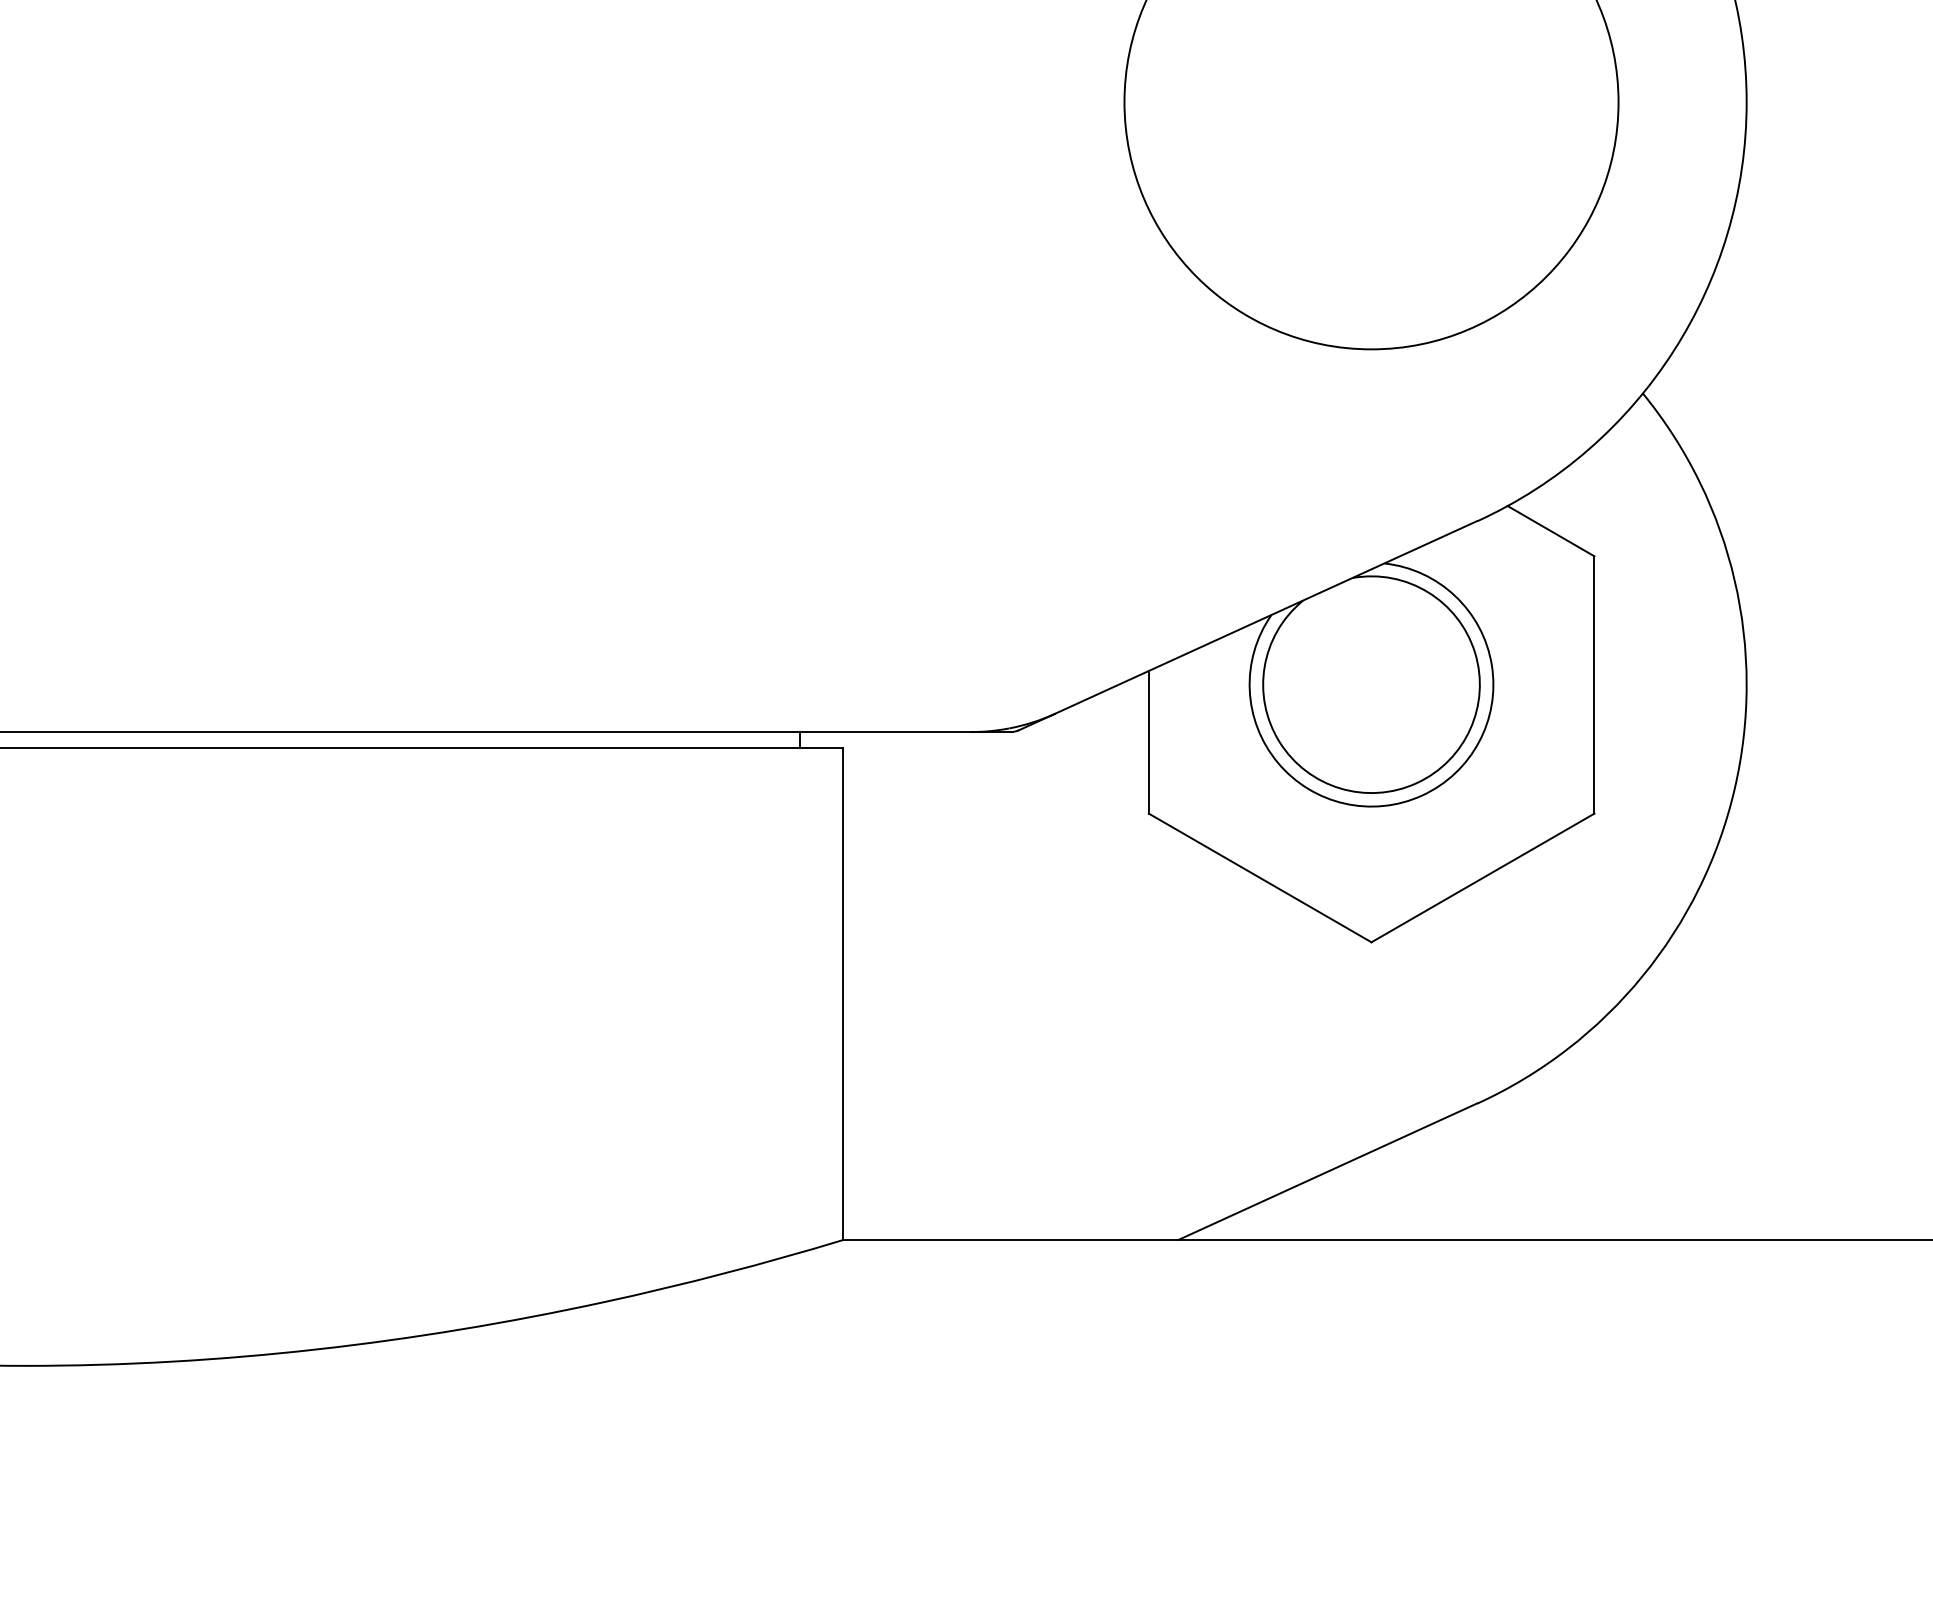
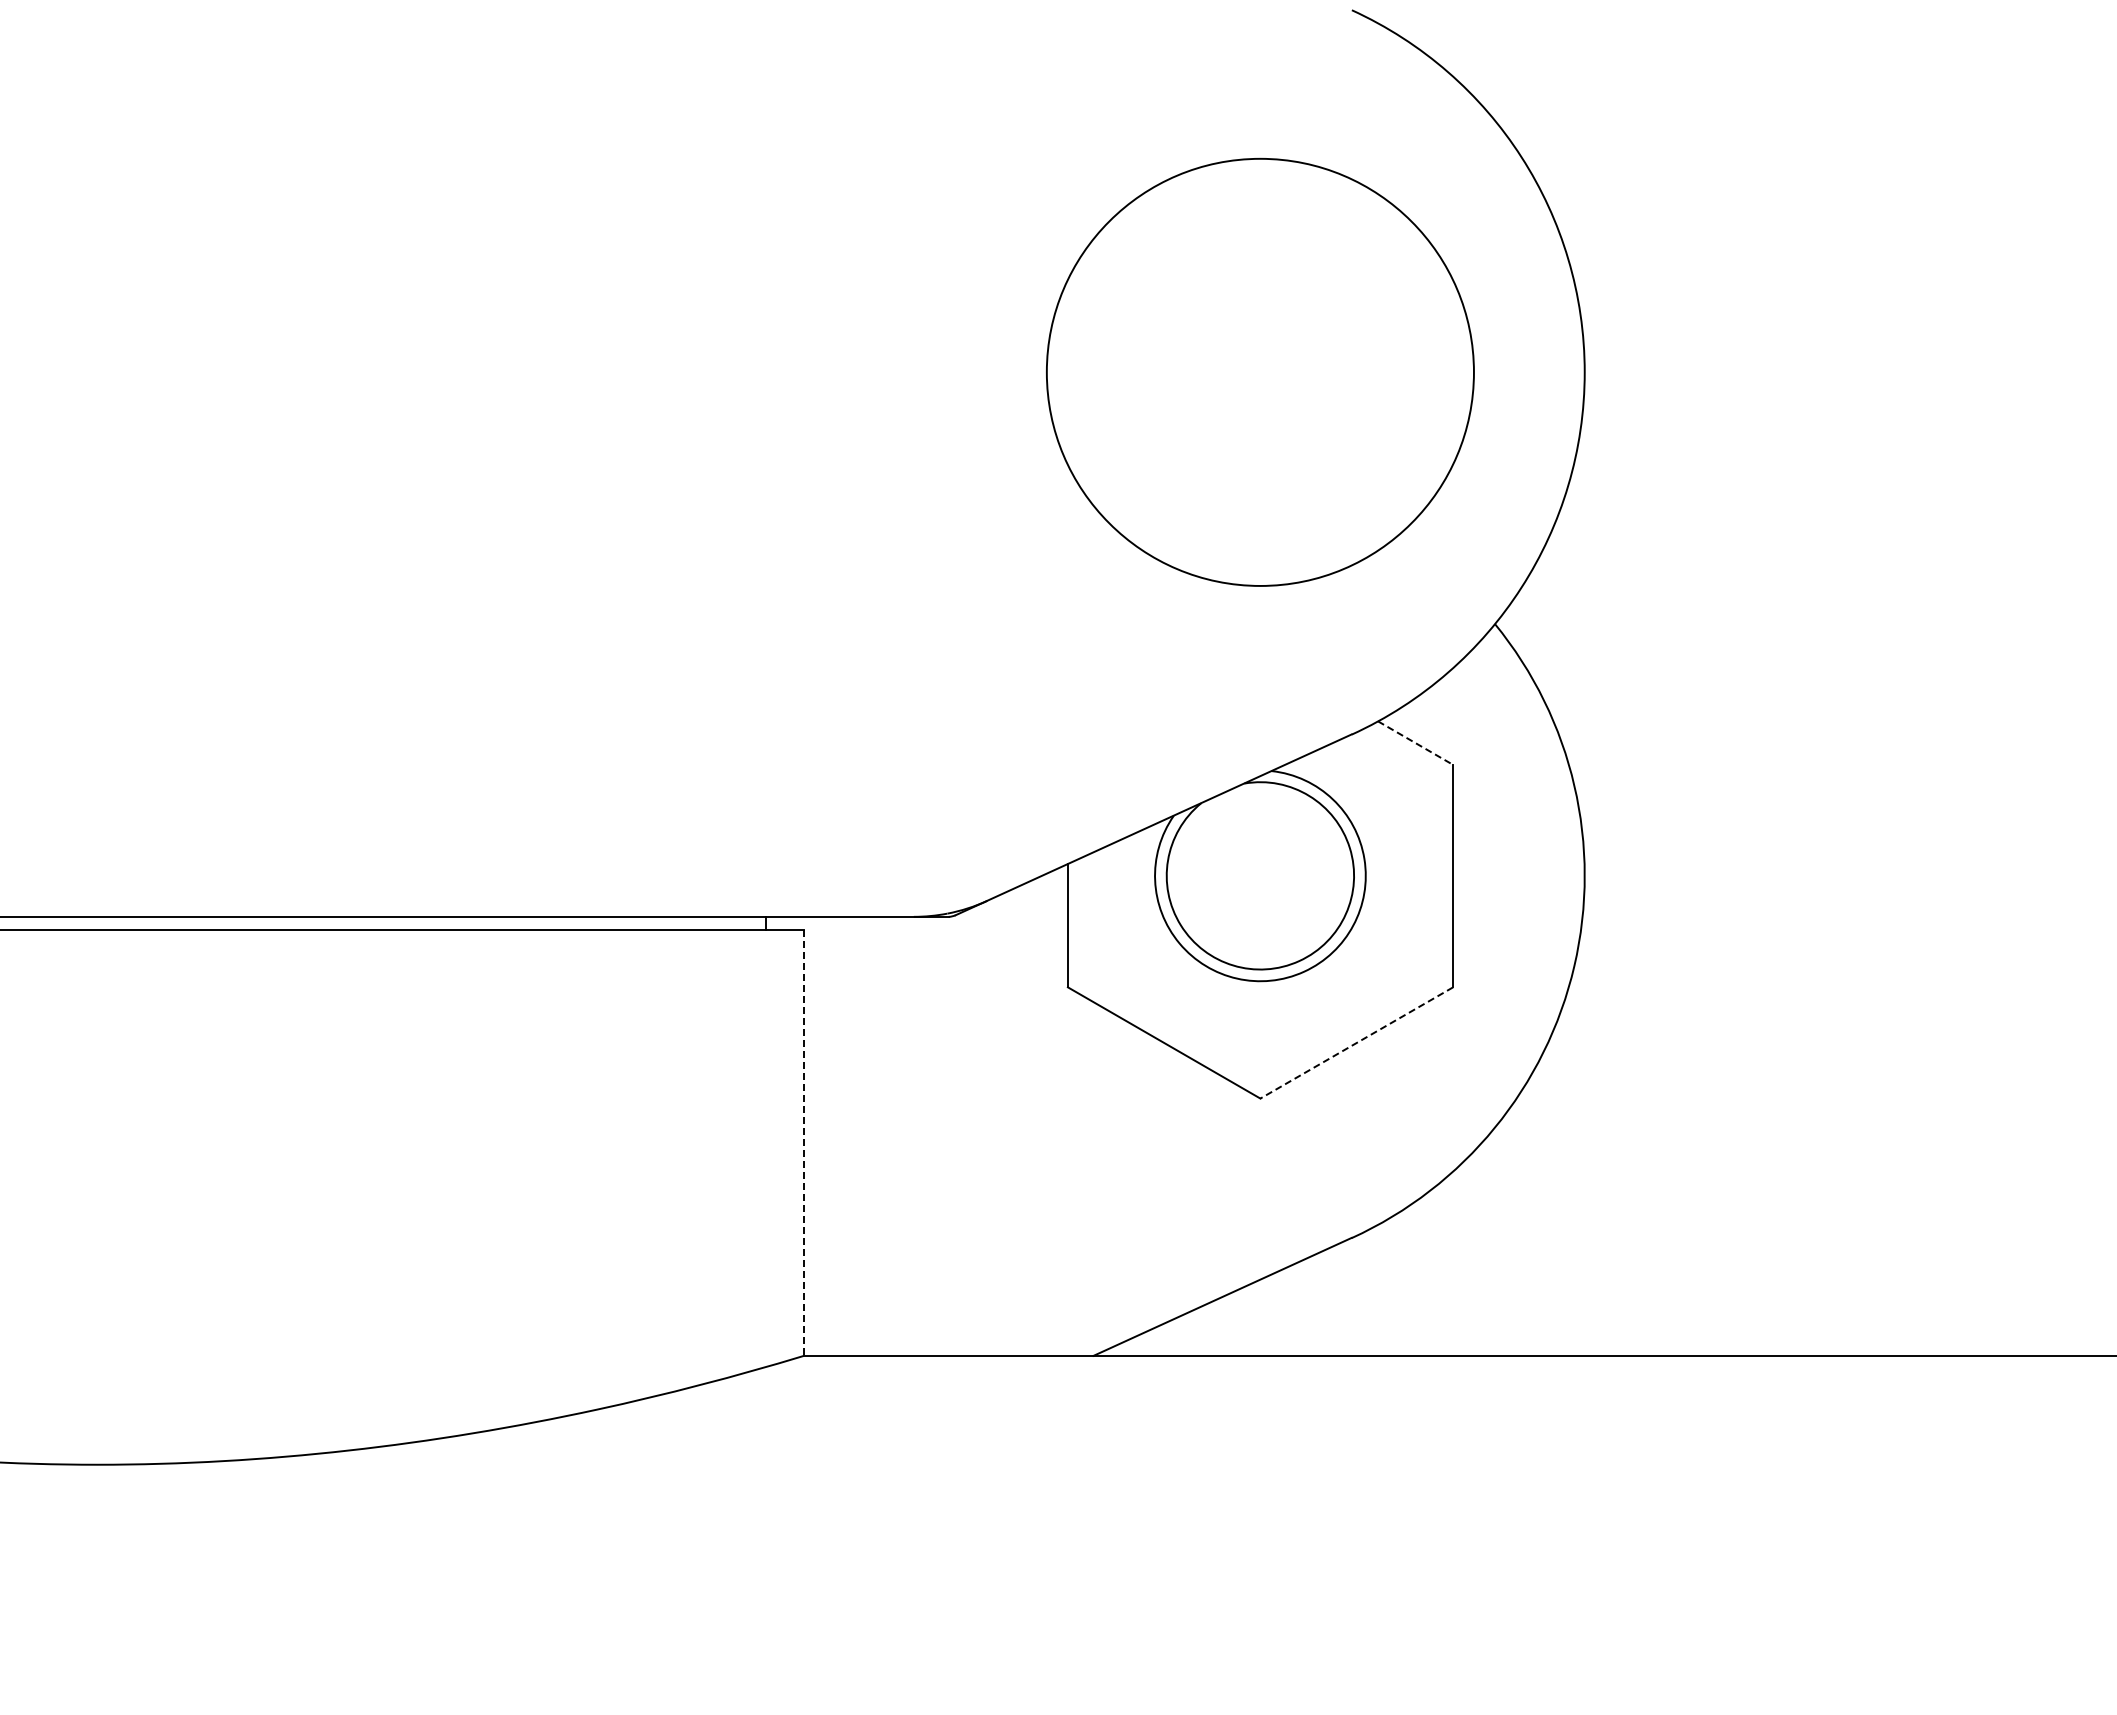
line: (1550, 531) -> (1415, 743), solid -> dashed
line: (1482, 878) -> (1356, 1043), solid -> dashed
line: (843, 994) -> (803, 1143), solid -> dashed

